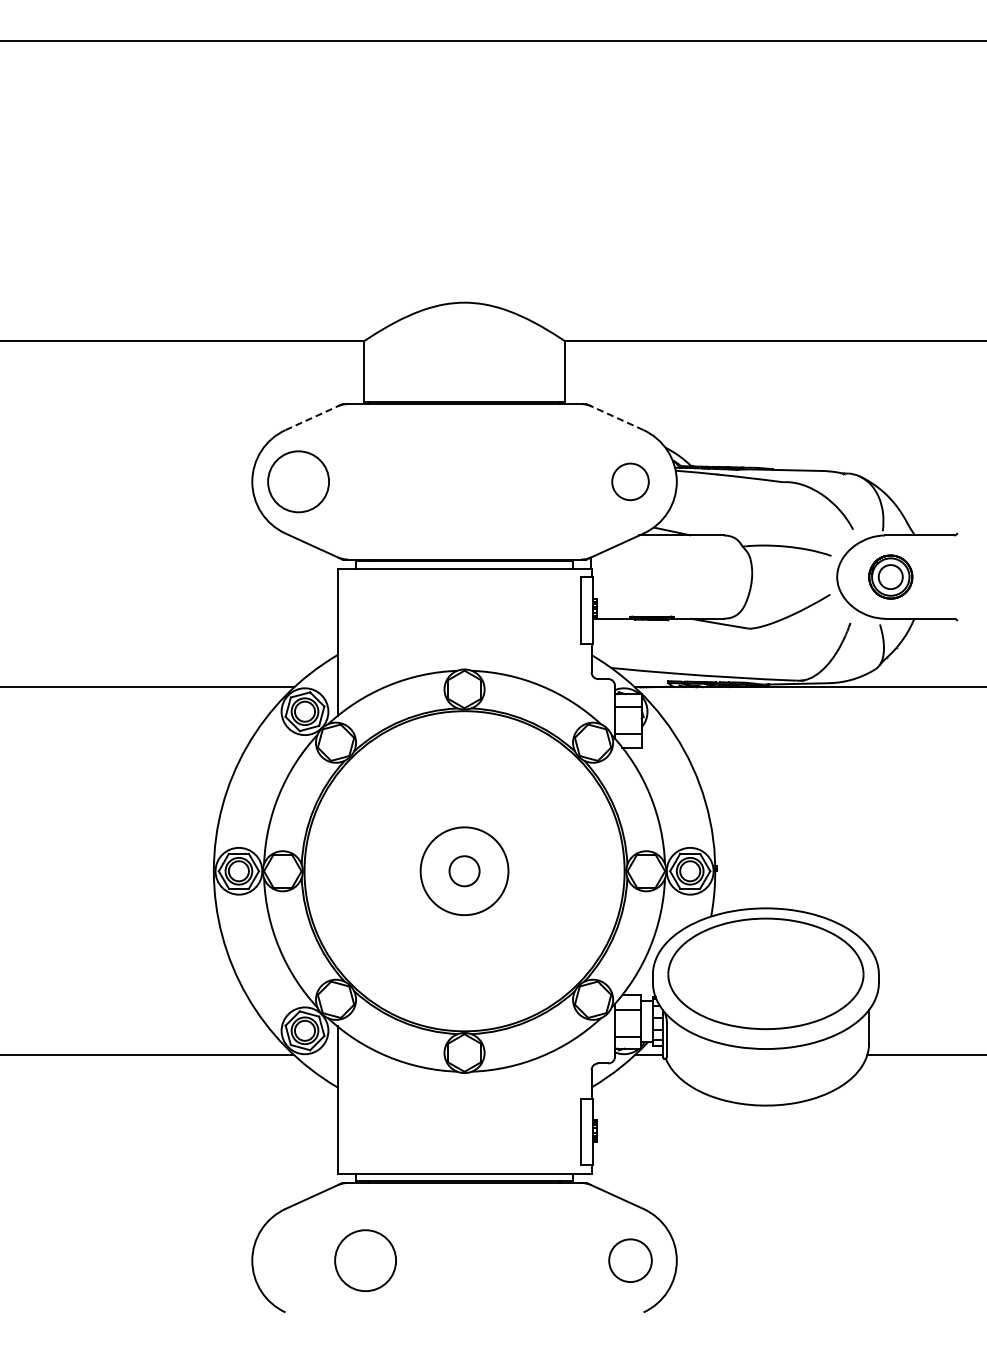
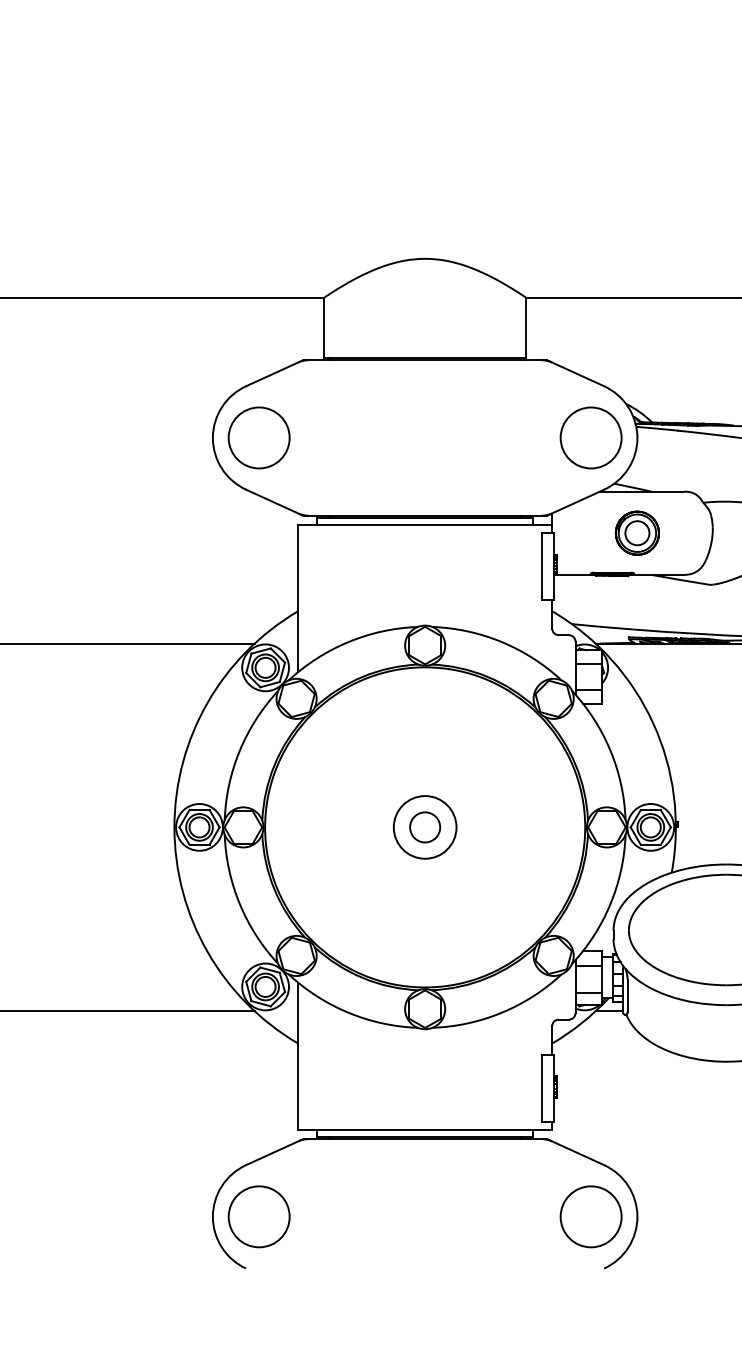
line: (313, 417) -> (274, 373), dashed -> solid
line: (615, 417) -> (576, 373), dashed -> solid
circle: (630, 481) -> (591, 437), size x1.67
part: (676, 576) -> (637, 532), added
circle: (464, 870) -> (425, 826), size x0.71
circle: (365, 1260) -> (259, 1216), moved
circle: (630, 1260) -> (591, 1216), size x1.43

